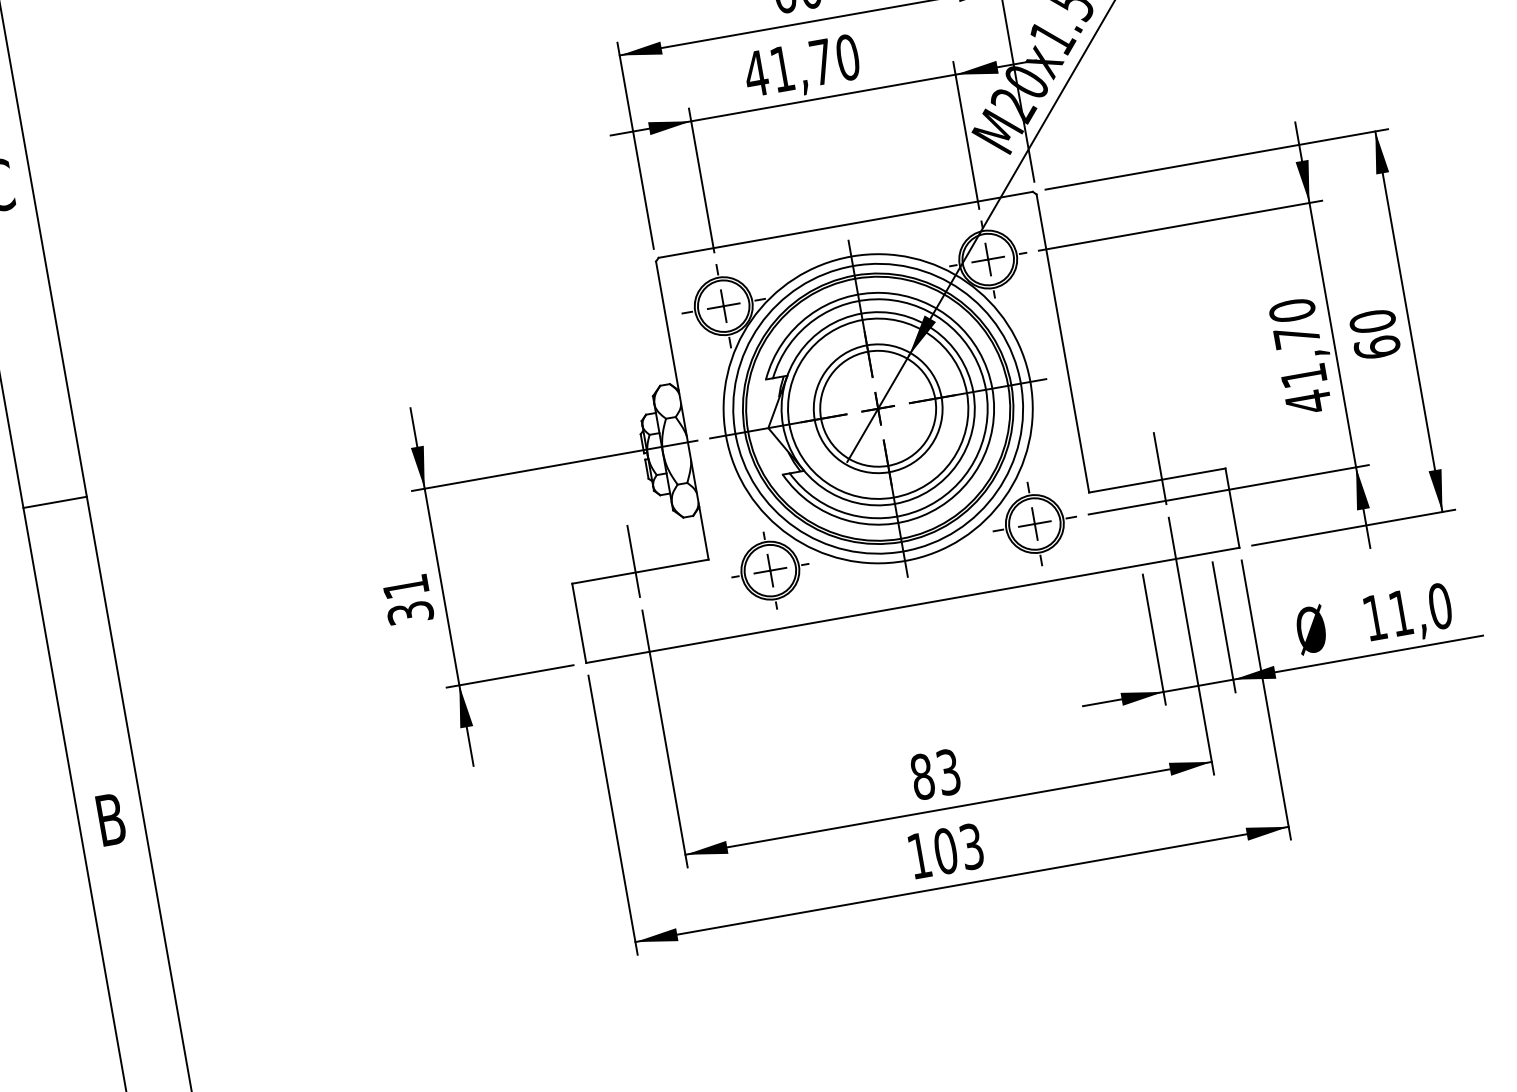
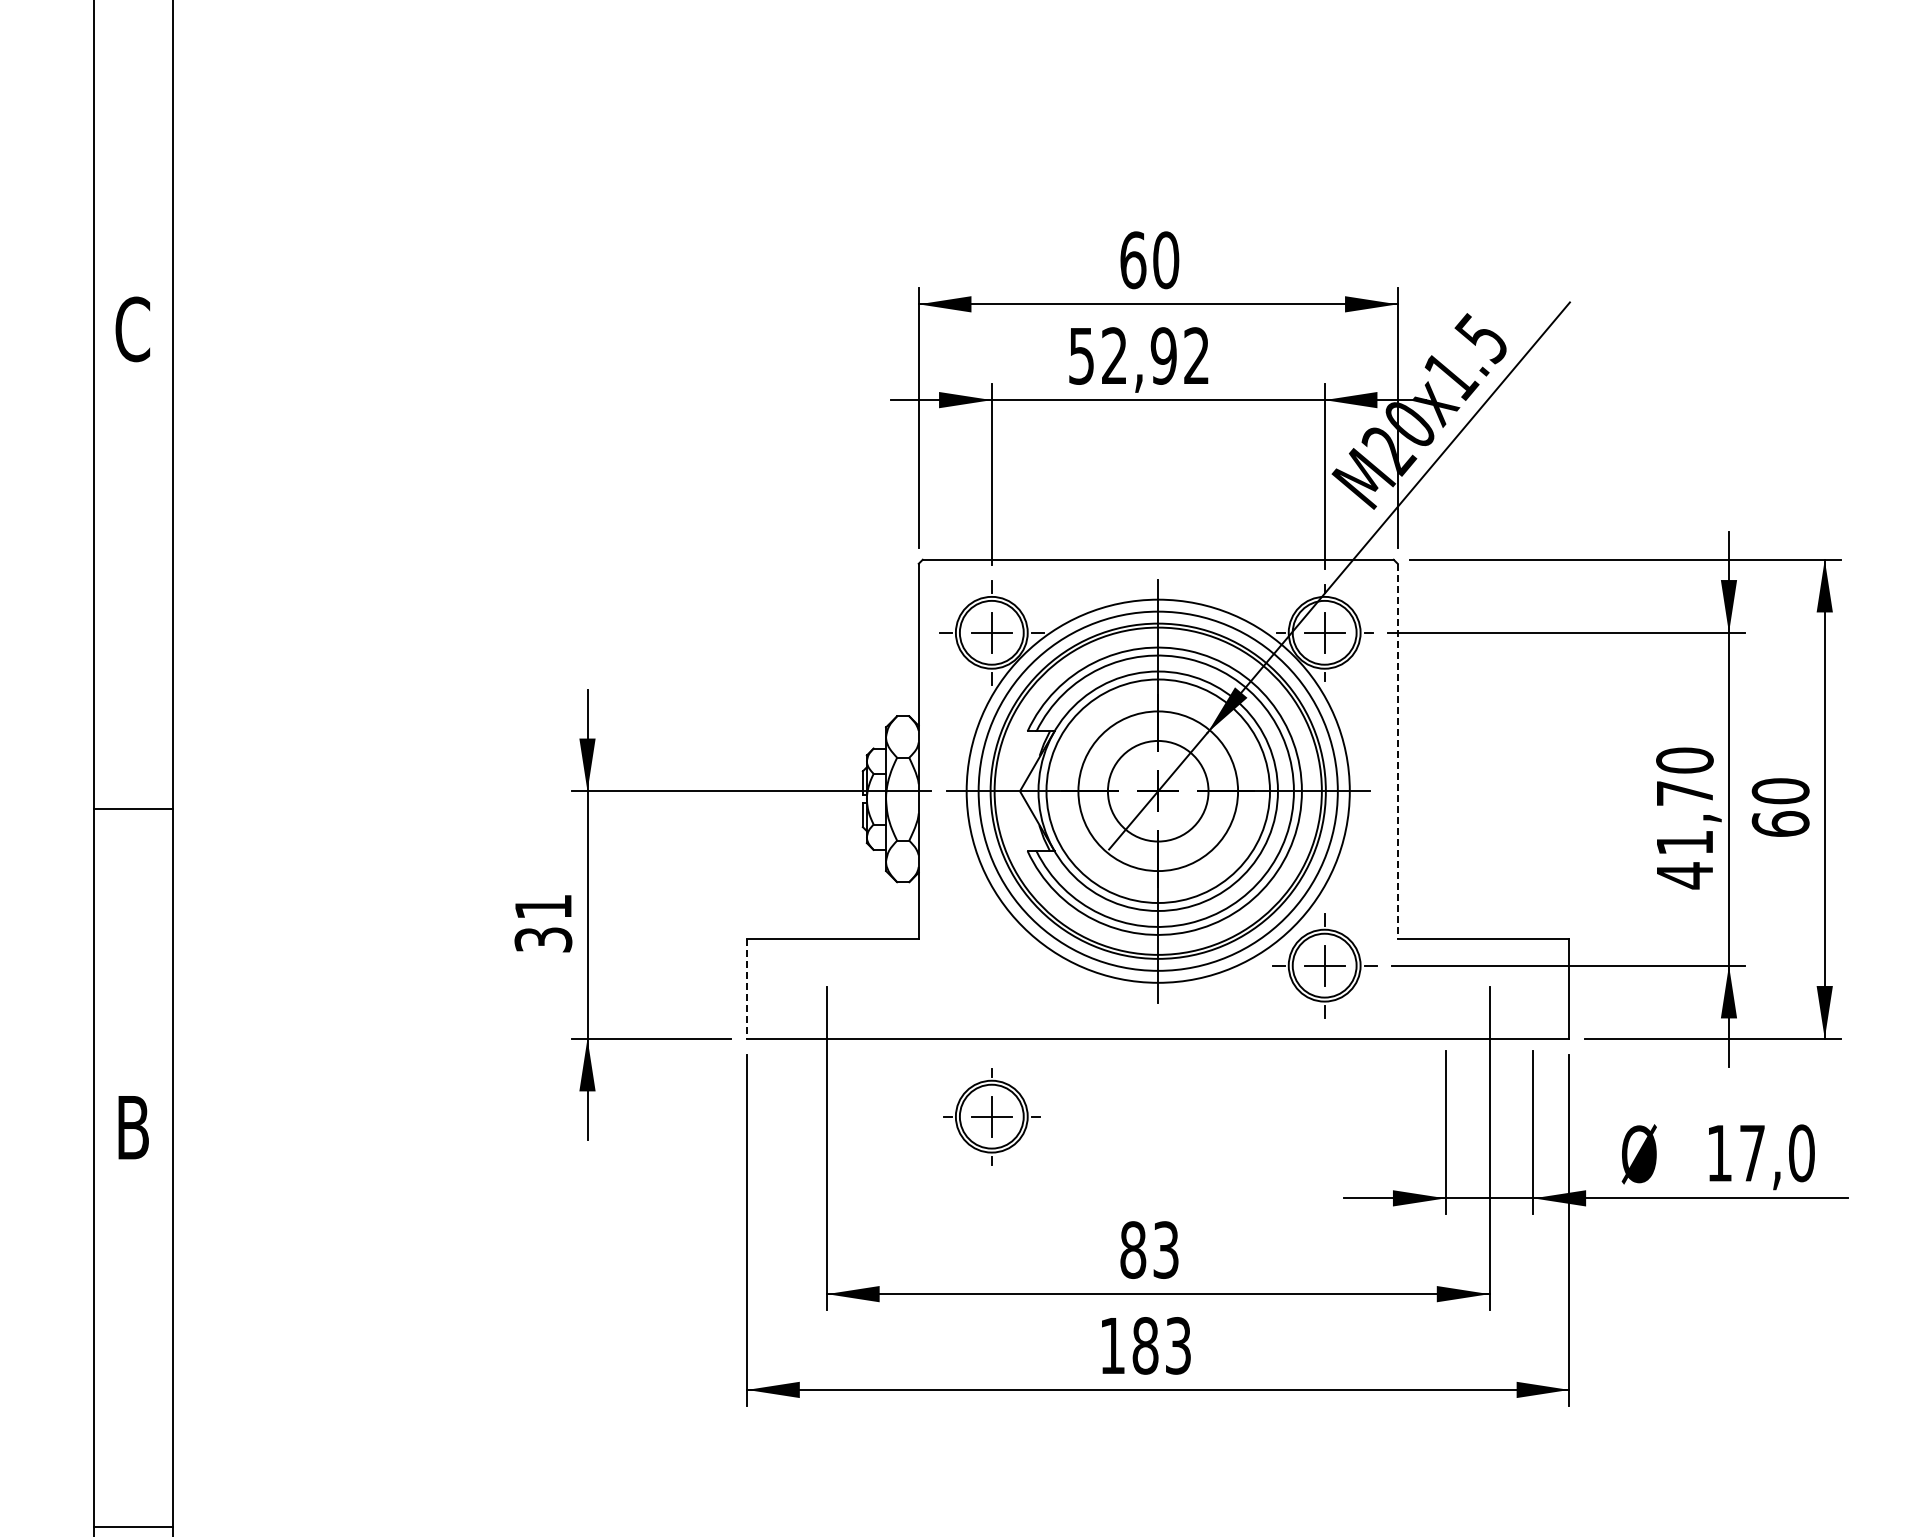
text: (801, 65) -> (1138, 355), 41,70 -> 52,92
line: (1062, 343) -> (1397, 751), solid -> dashed
circle: (878, 408) -> (1158, 791), size x0.7
line: (1160, 468) -> (1489, 924), removed
line: (55, 502) -> (133, 809), moved
line: (633, 561) -> (826, 924), removed
part: (770, 570) -> (991, 1116), moved
text: (1401, 613) -> (1752, 1153), 11,0 -> 17,0
line: (579, 623) -> (747, 988), solid -> dashed
text: (945, 850) -> (1145, 1345), 103 -> 183

